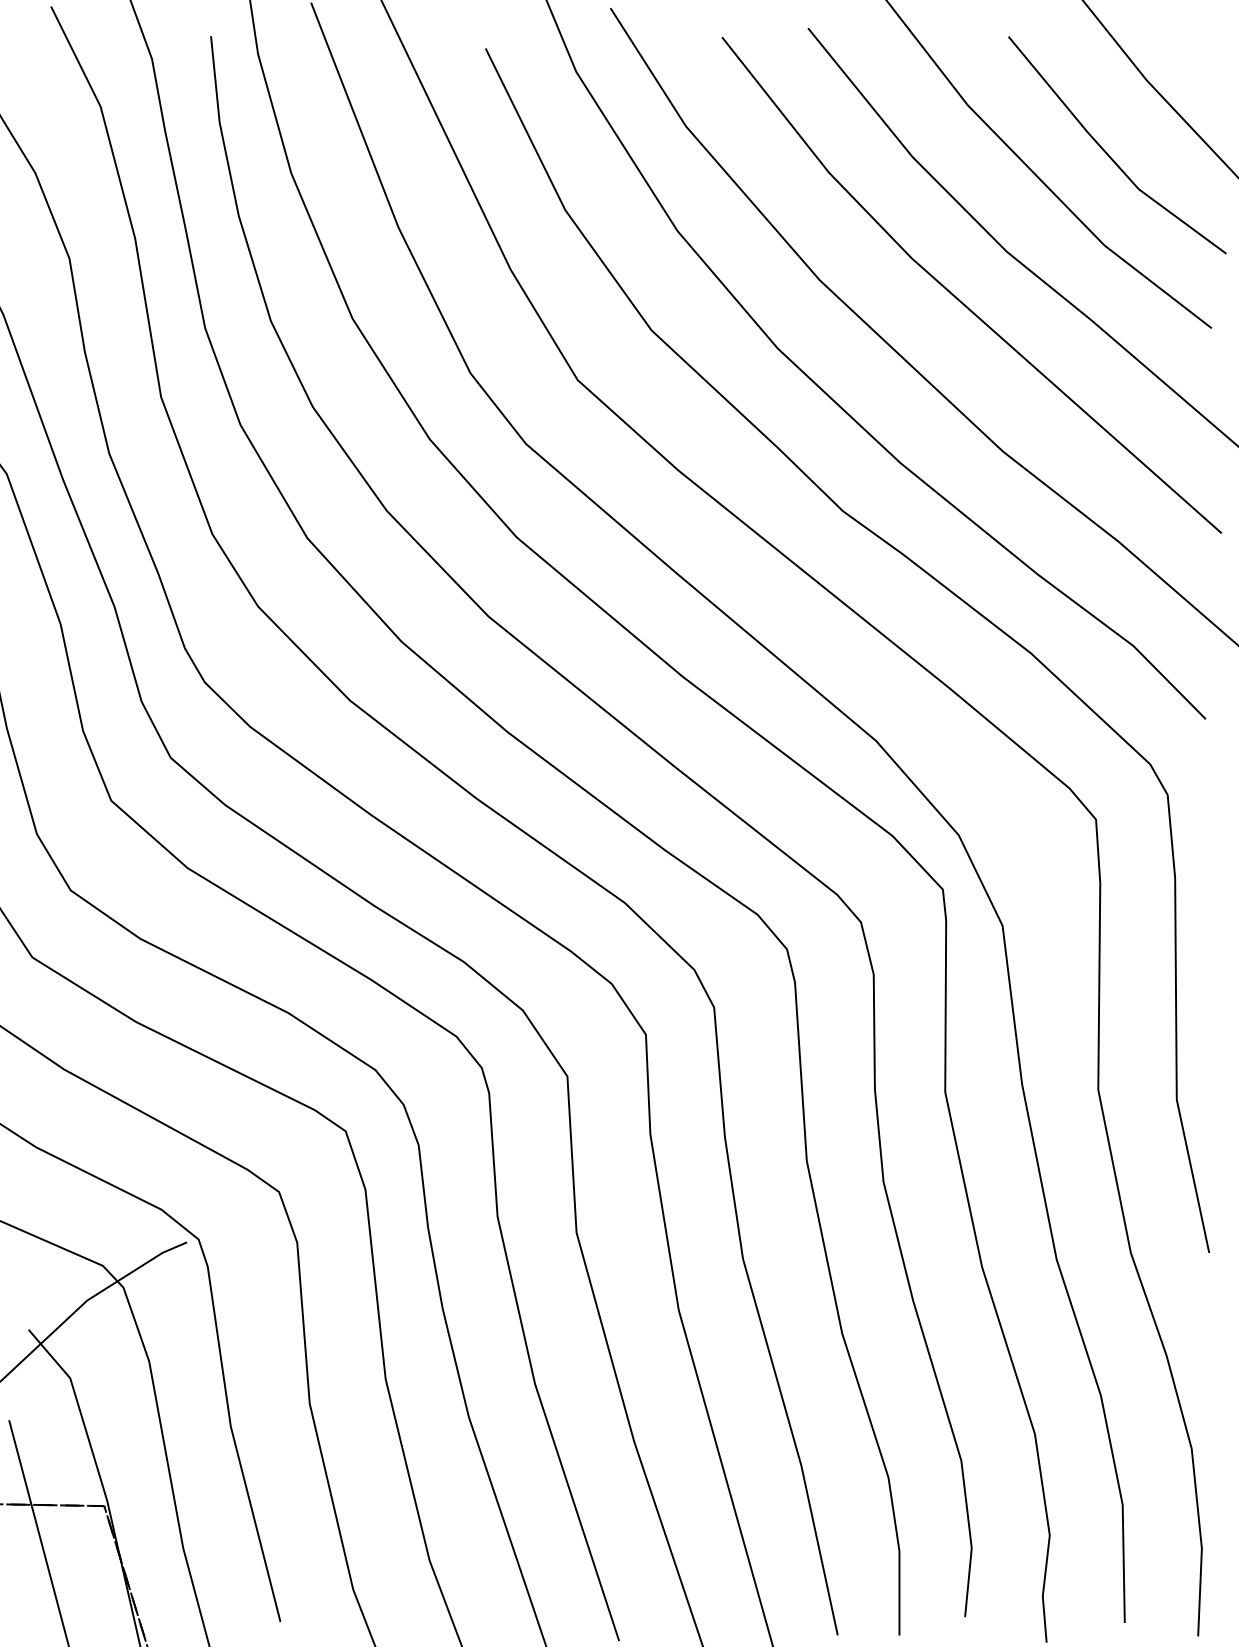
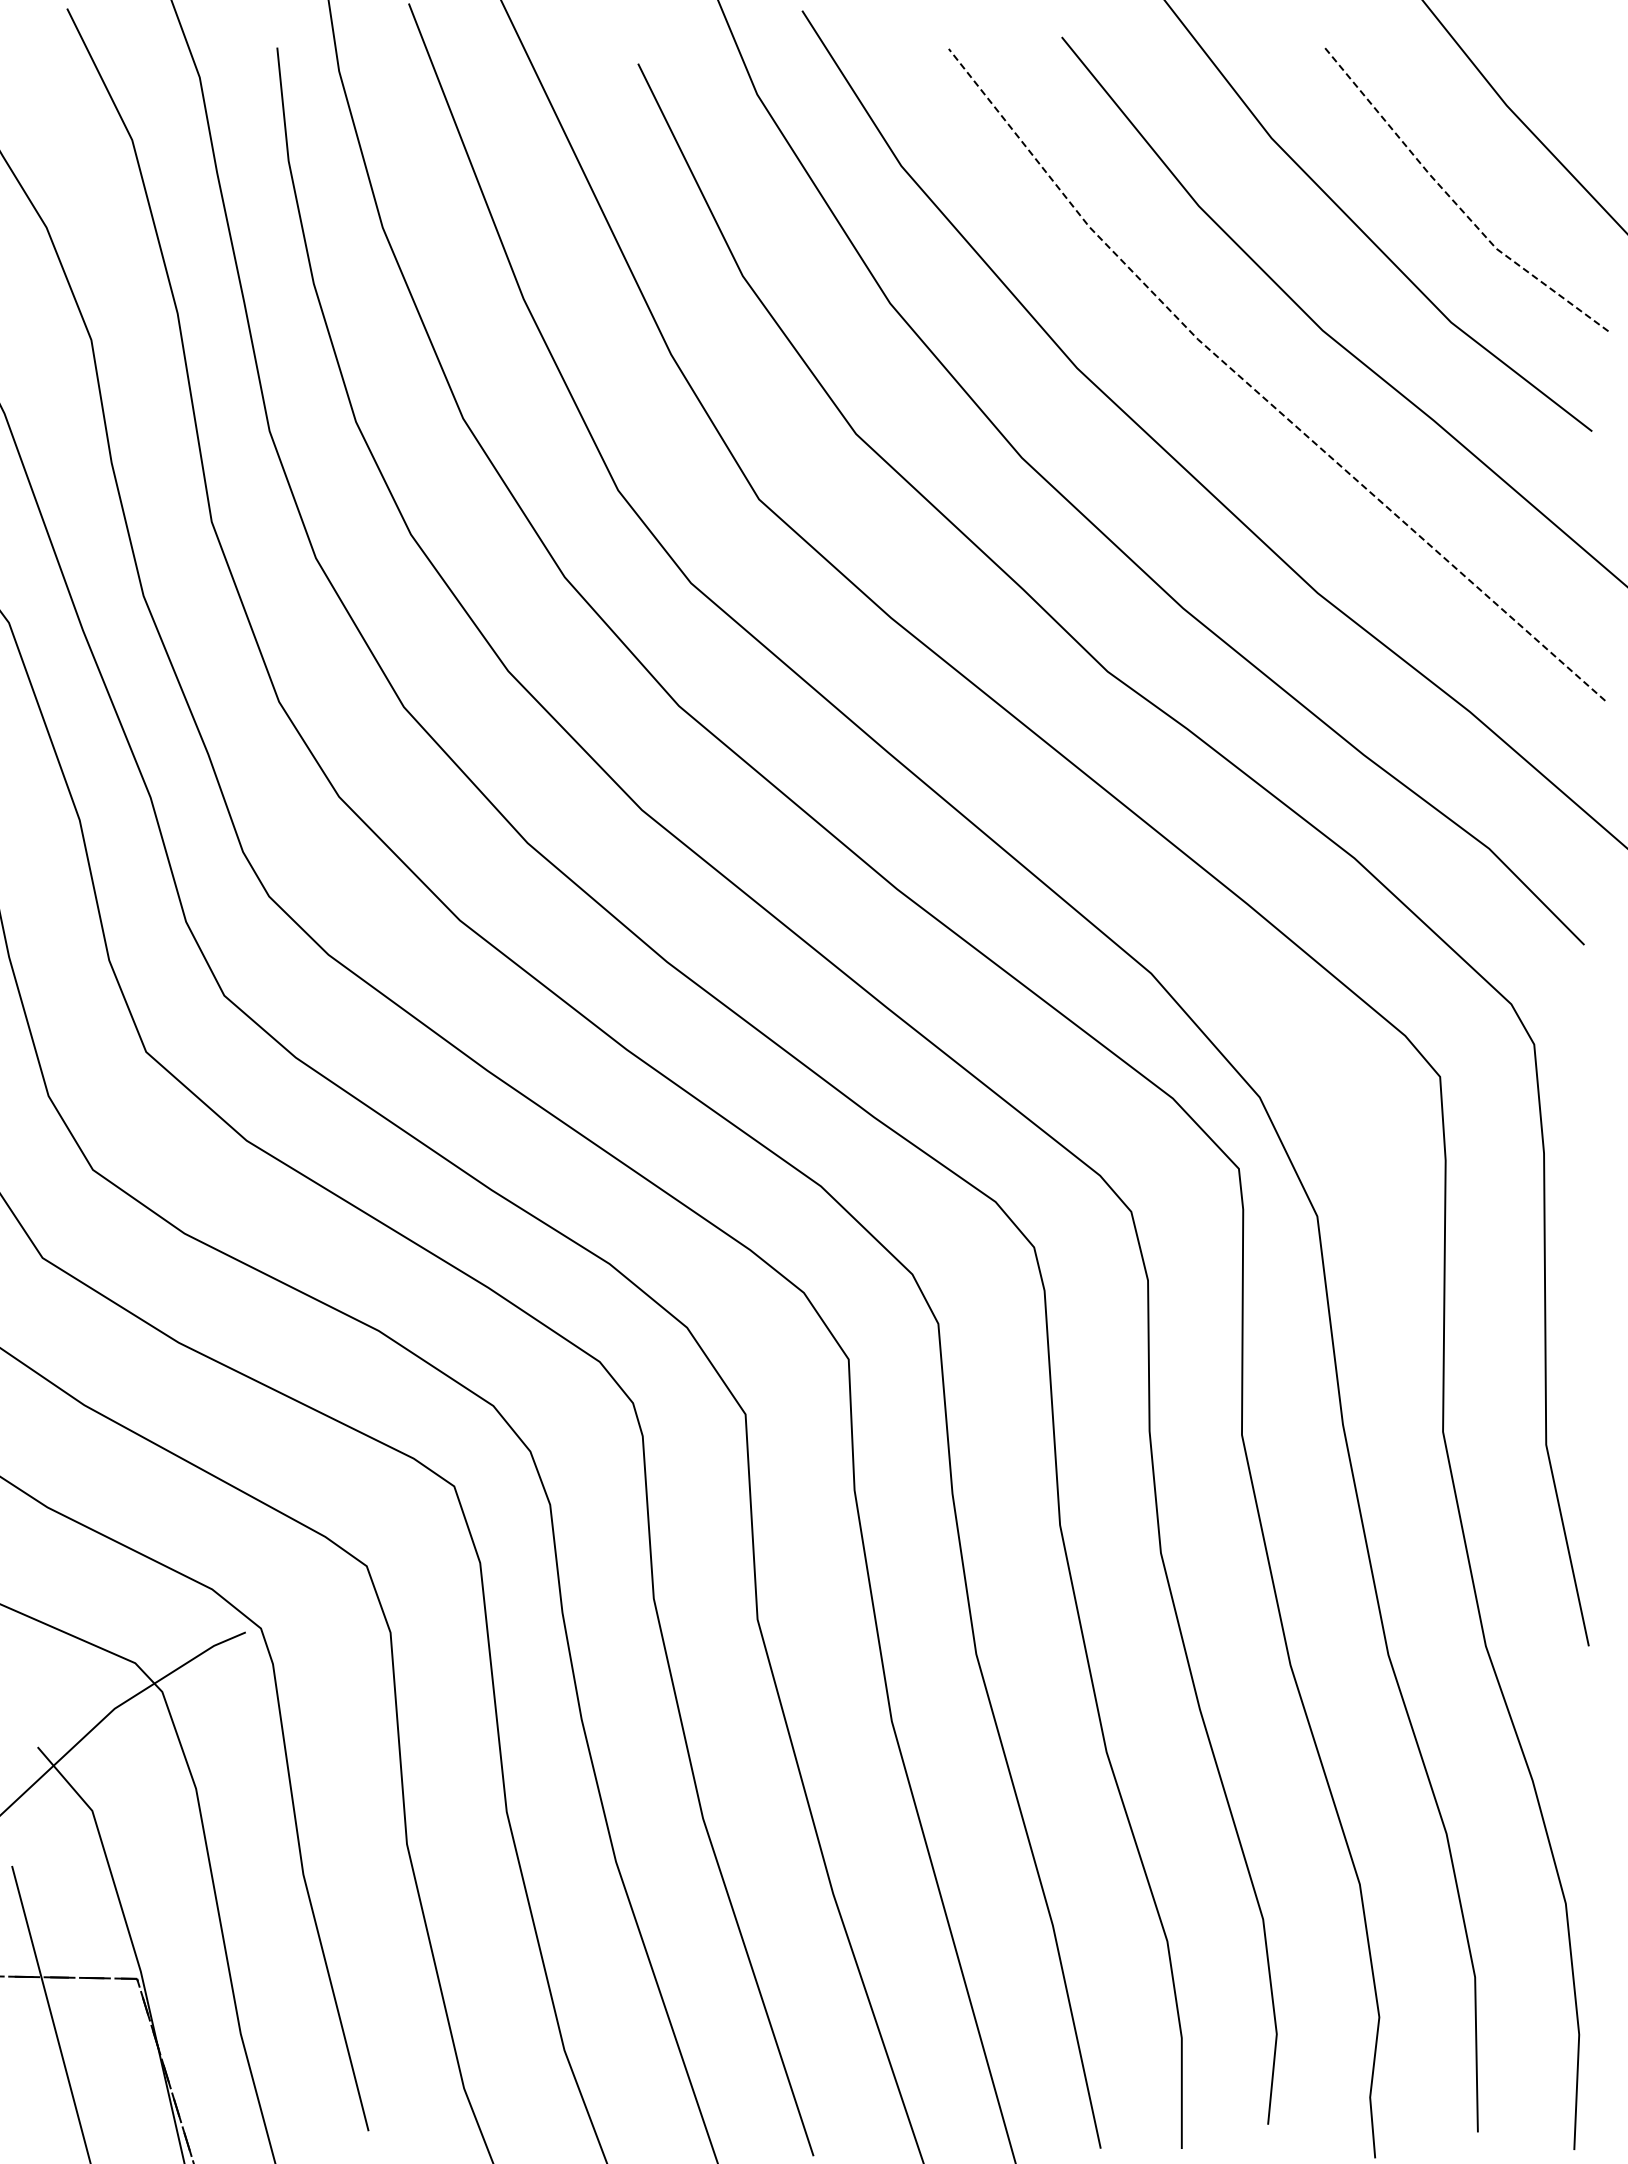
line: (1108, 154) -> (1456, 203), solid -> dashed
line: (957, 297) -> (1257, 391), solid -> dashed

